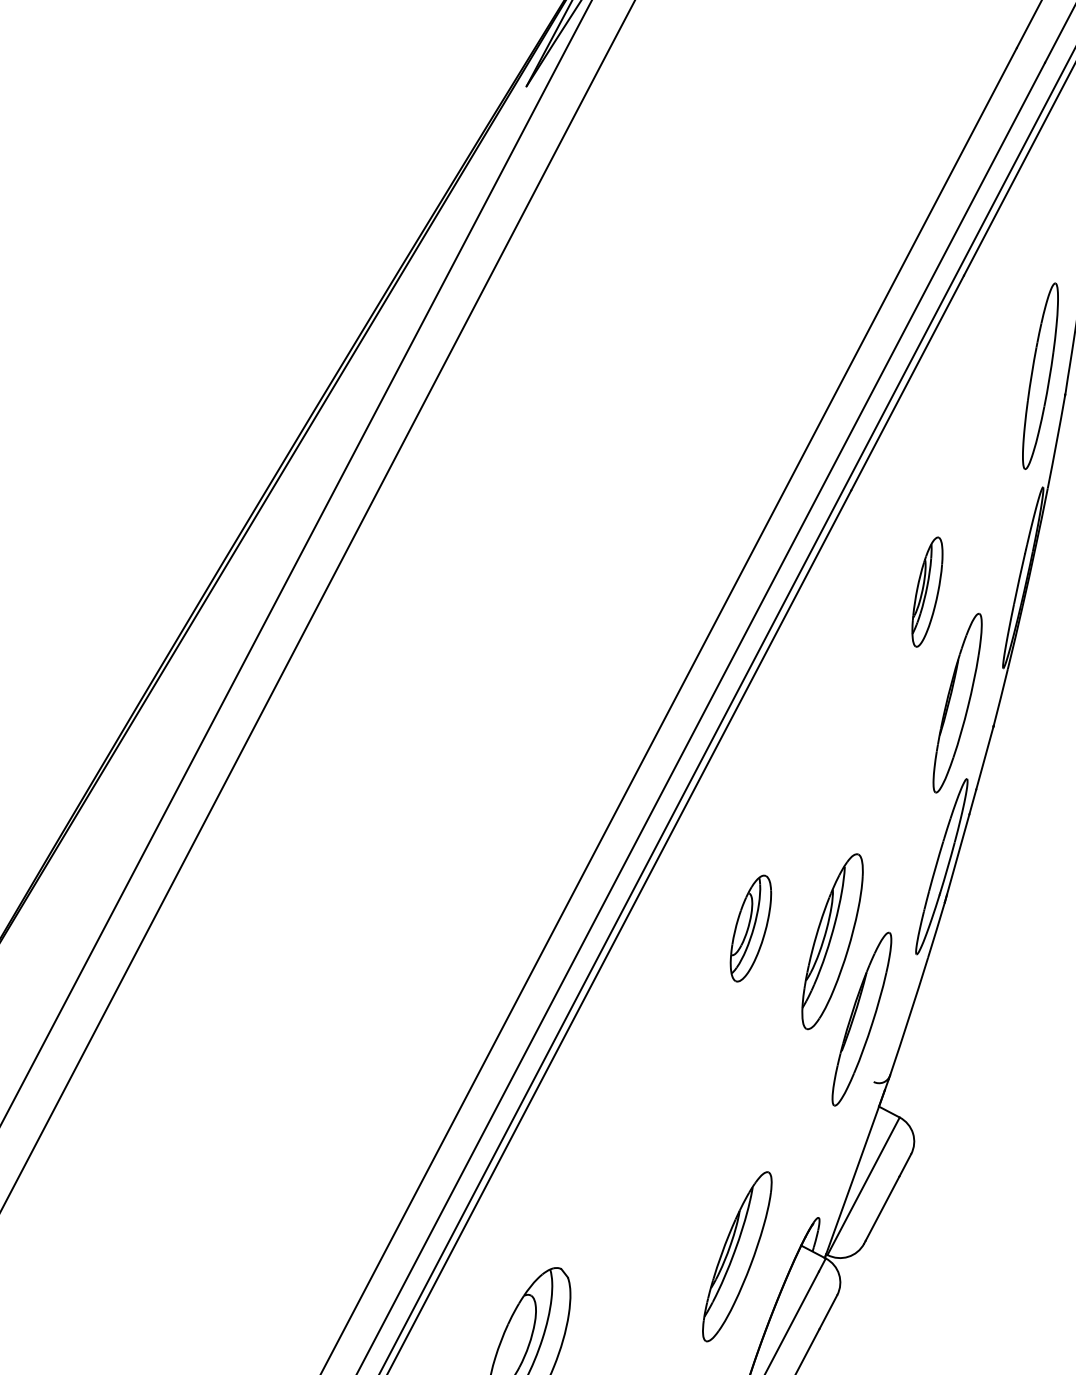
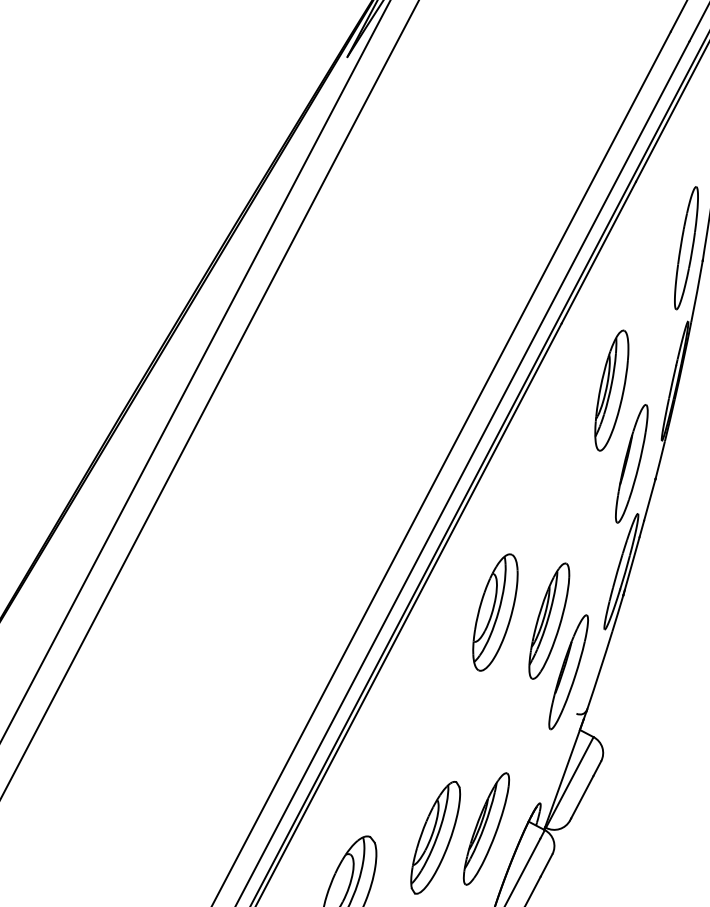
part: (926, 591) -> (611, 390), size x1.67
part: (750, 928) -> (495, 612), size x1.67
part: (660, 1269) -> (435, 837), added

